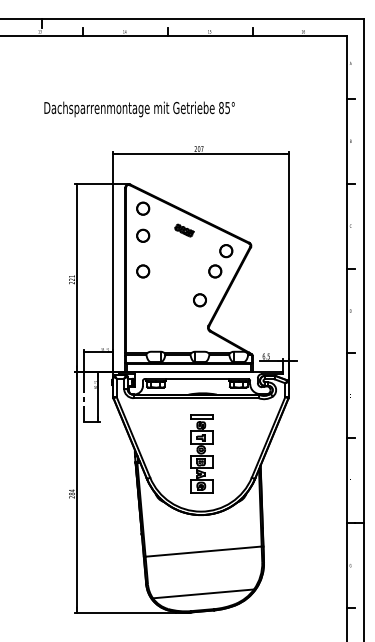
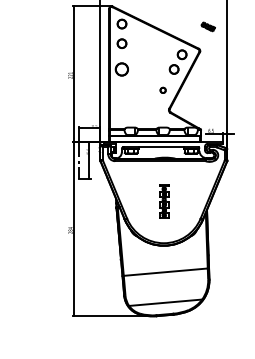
part: (184, 230) -> (208, 26), moved
circle: (143, 271) -> (122, 69), size x1.4
circle: (199, 300) -> (162, 90), size x0.6
part: (201, 453) -> (164, 201), size x0.6

